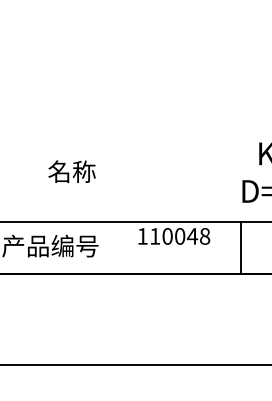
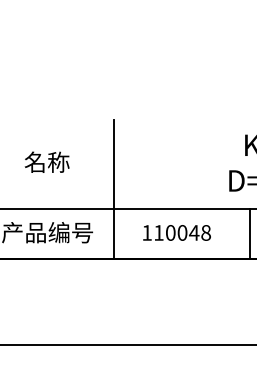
text: (71, 171) -> (46, 162), moved
line: (120, 200) -> (113, 189), added
text: (174, 236) -> (177, 233), moved
line: (240, 247) -> (250, 233), moved

